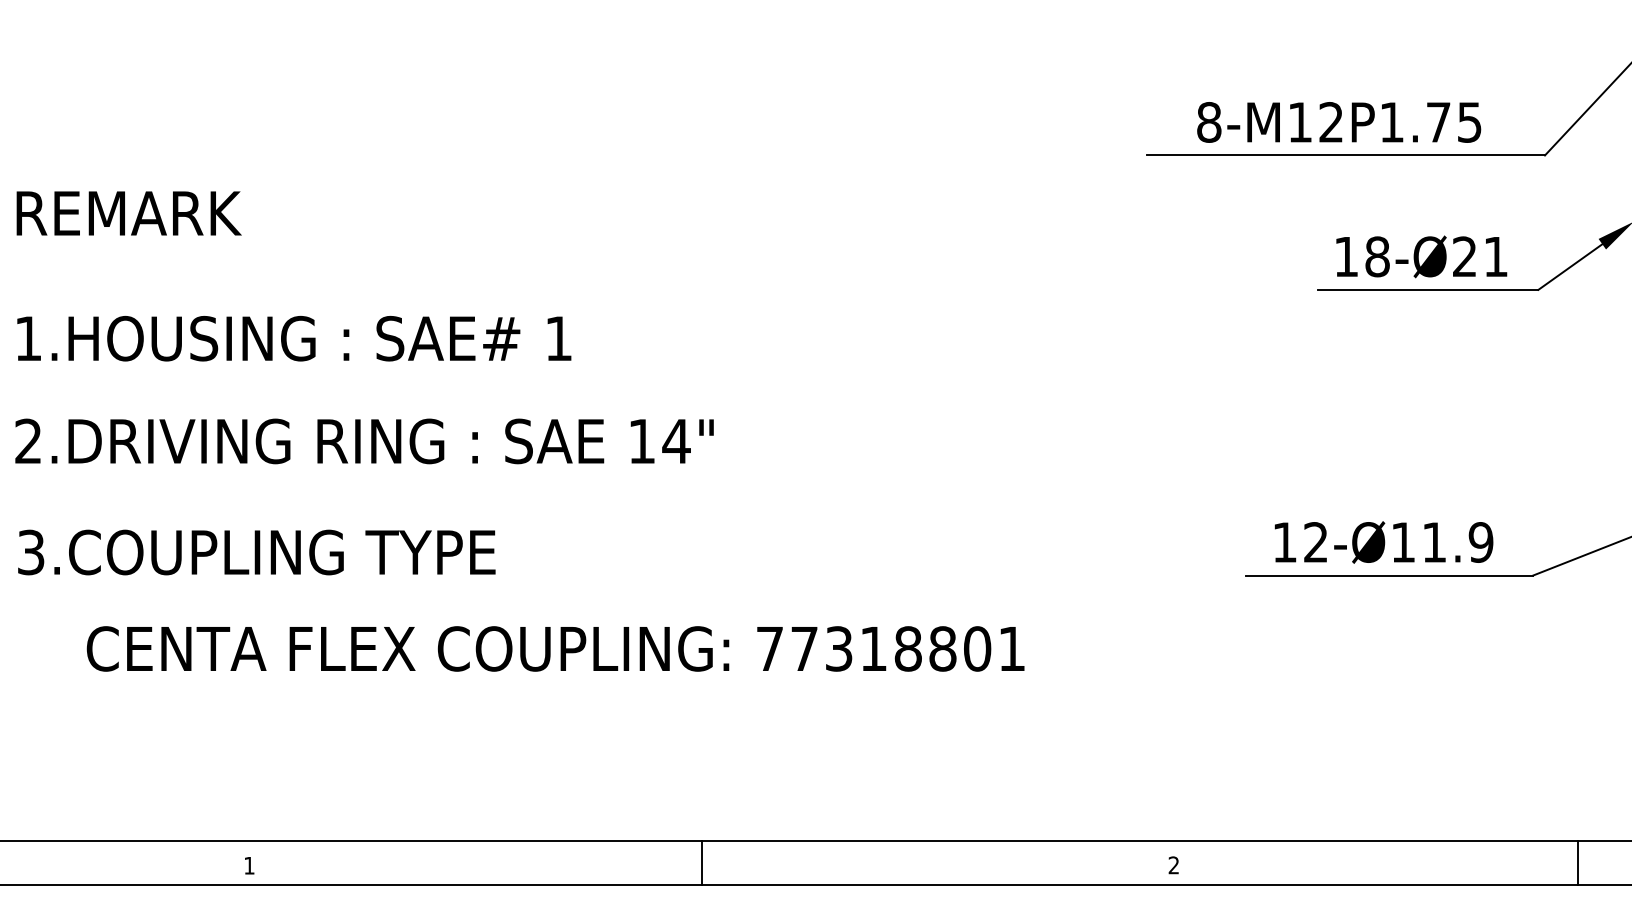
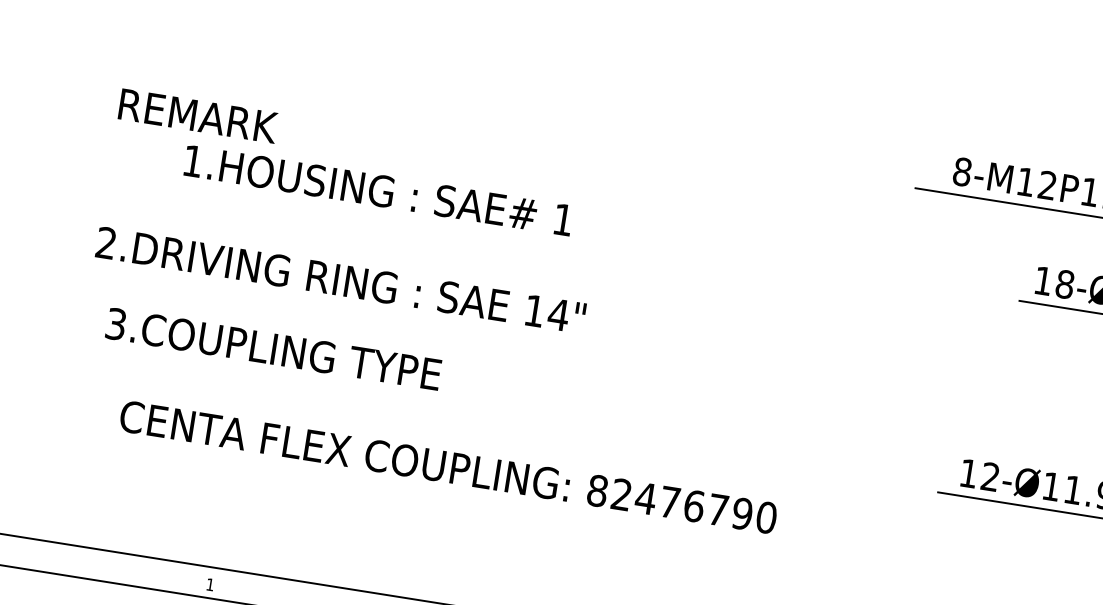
text: (294, 338) -> (378, 190), moved
text: (364, 441) -> (340, 280), moved
text: (256, 552) -> (273, 349), moved
text: (890, 648) -> (681, 503), 77318801 -> 82476790

